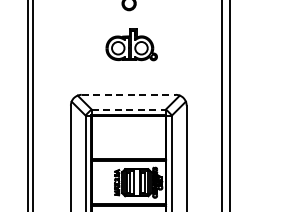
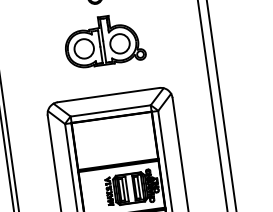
part: (131, 44) -> (103, 40), size x1.43
line: (129, 94) -> (109, 94), dashed -> solid
line: (129, 109) -> (111, 110), dashed -> solid

